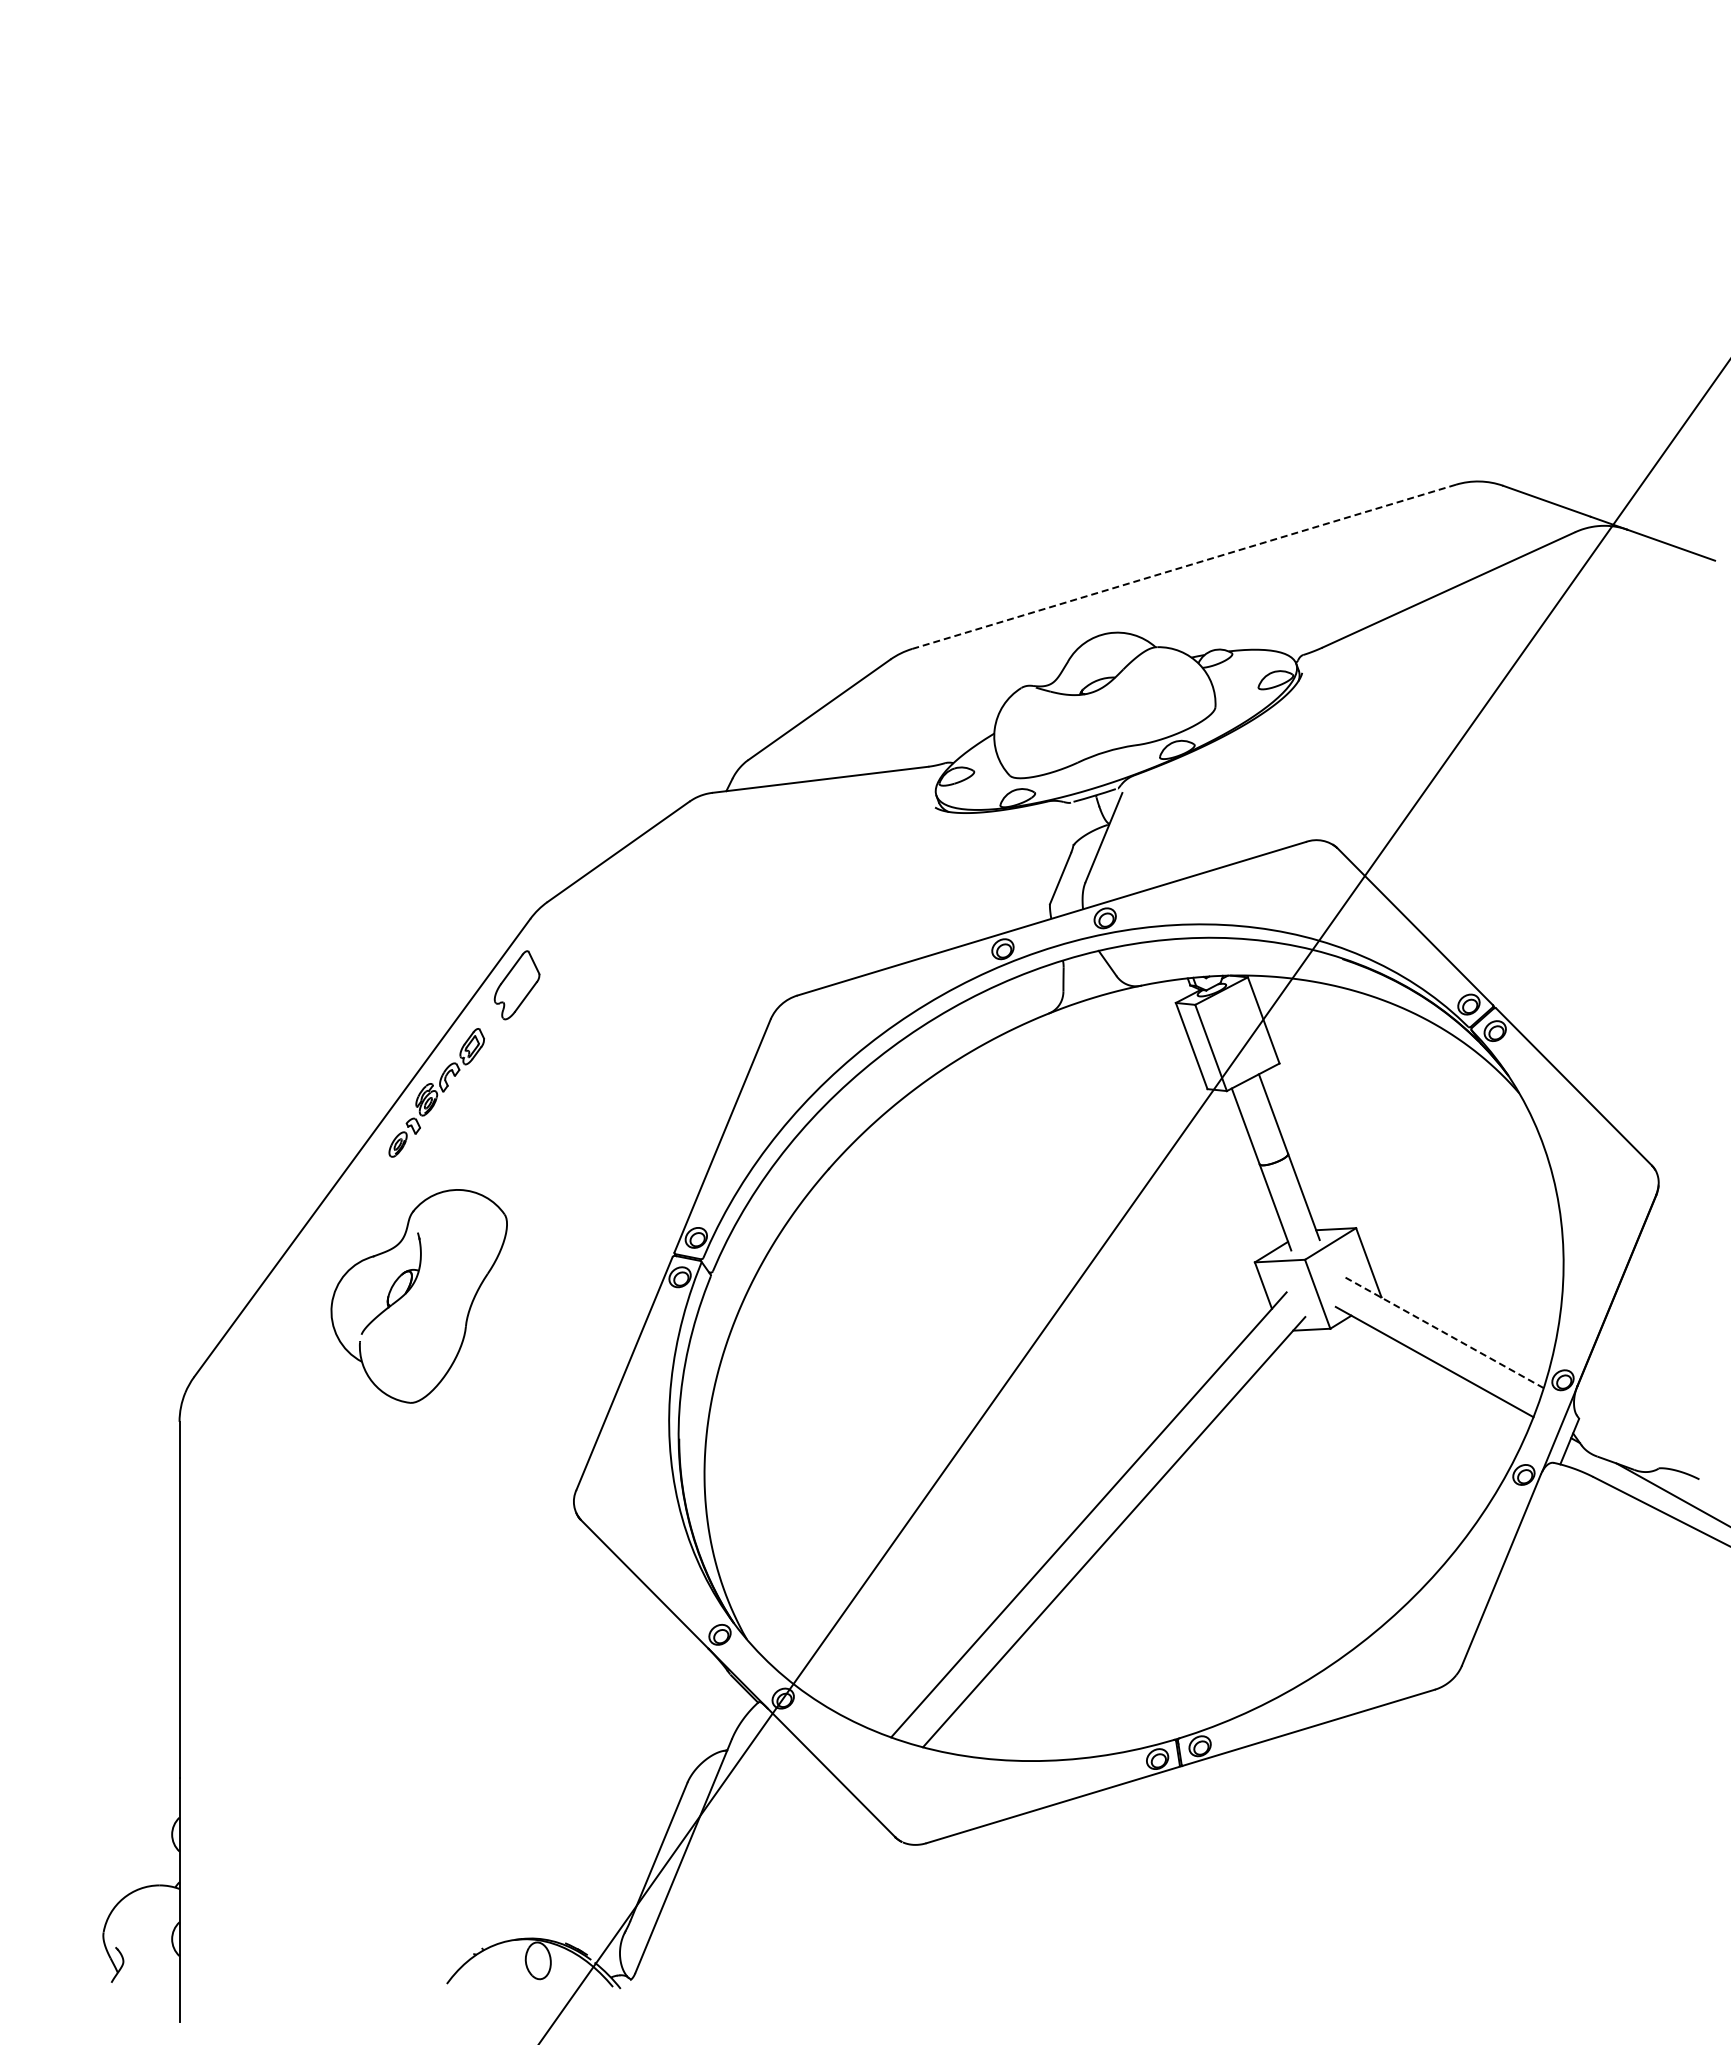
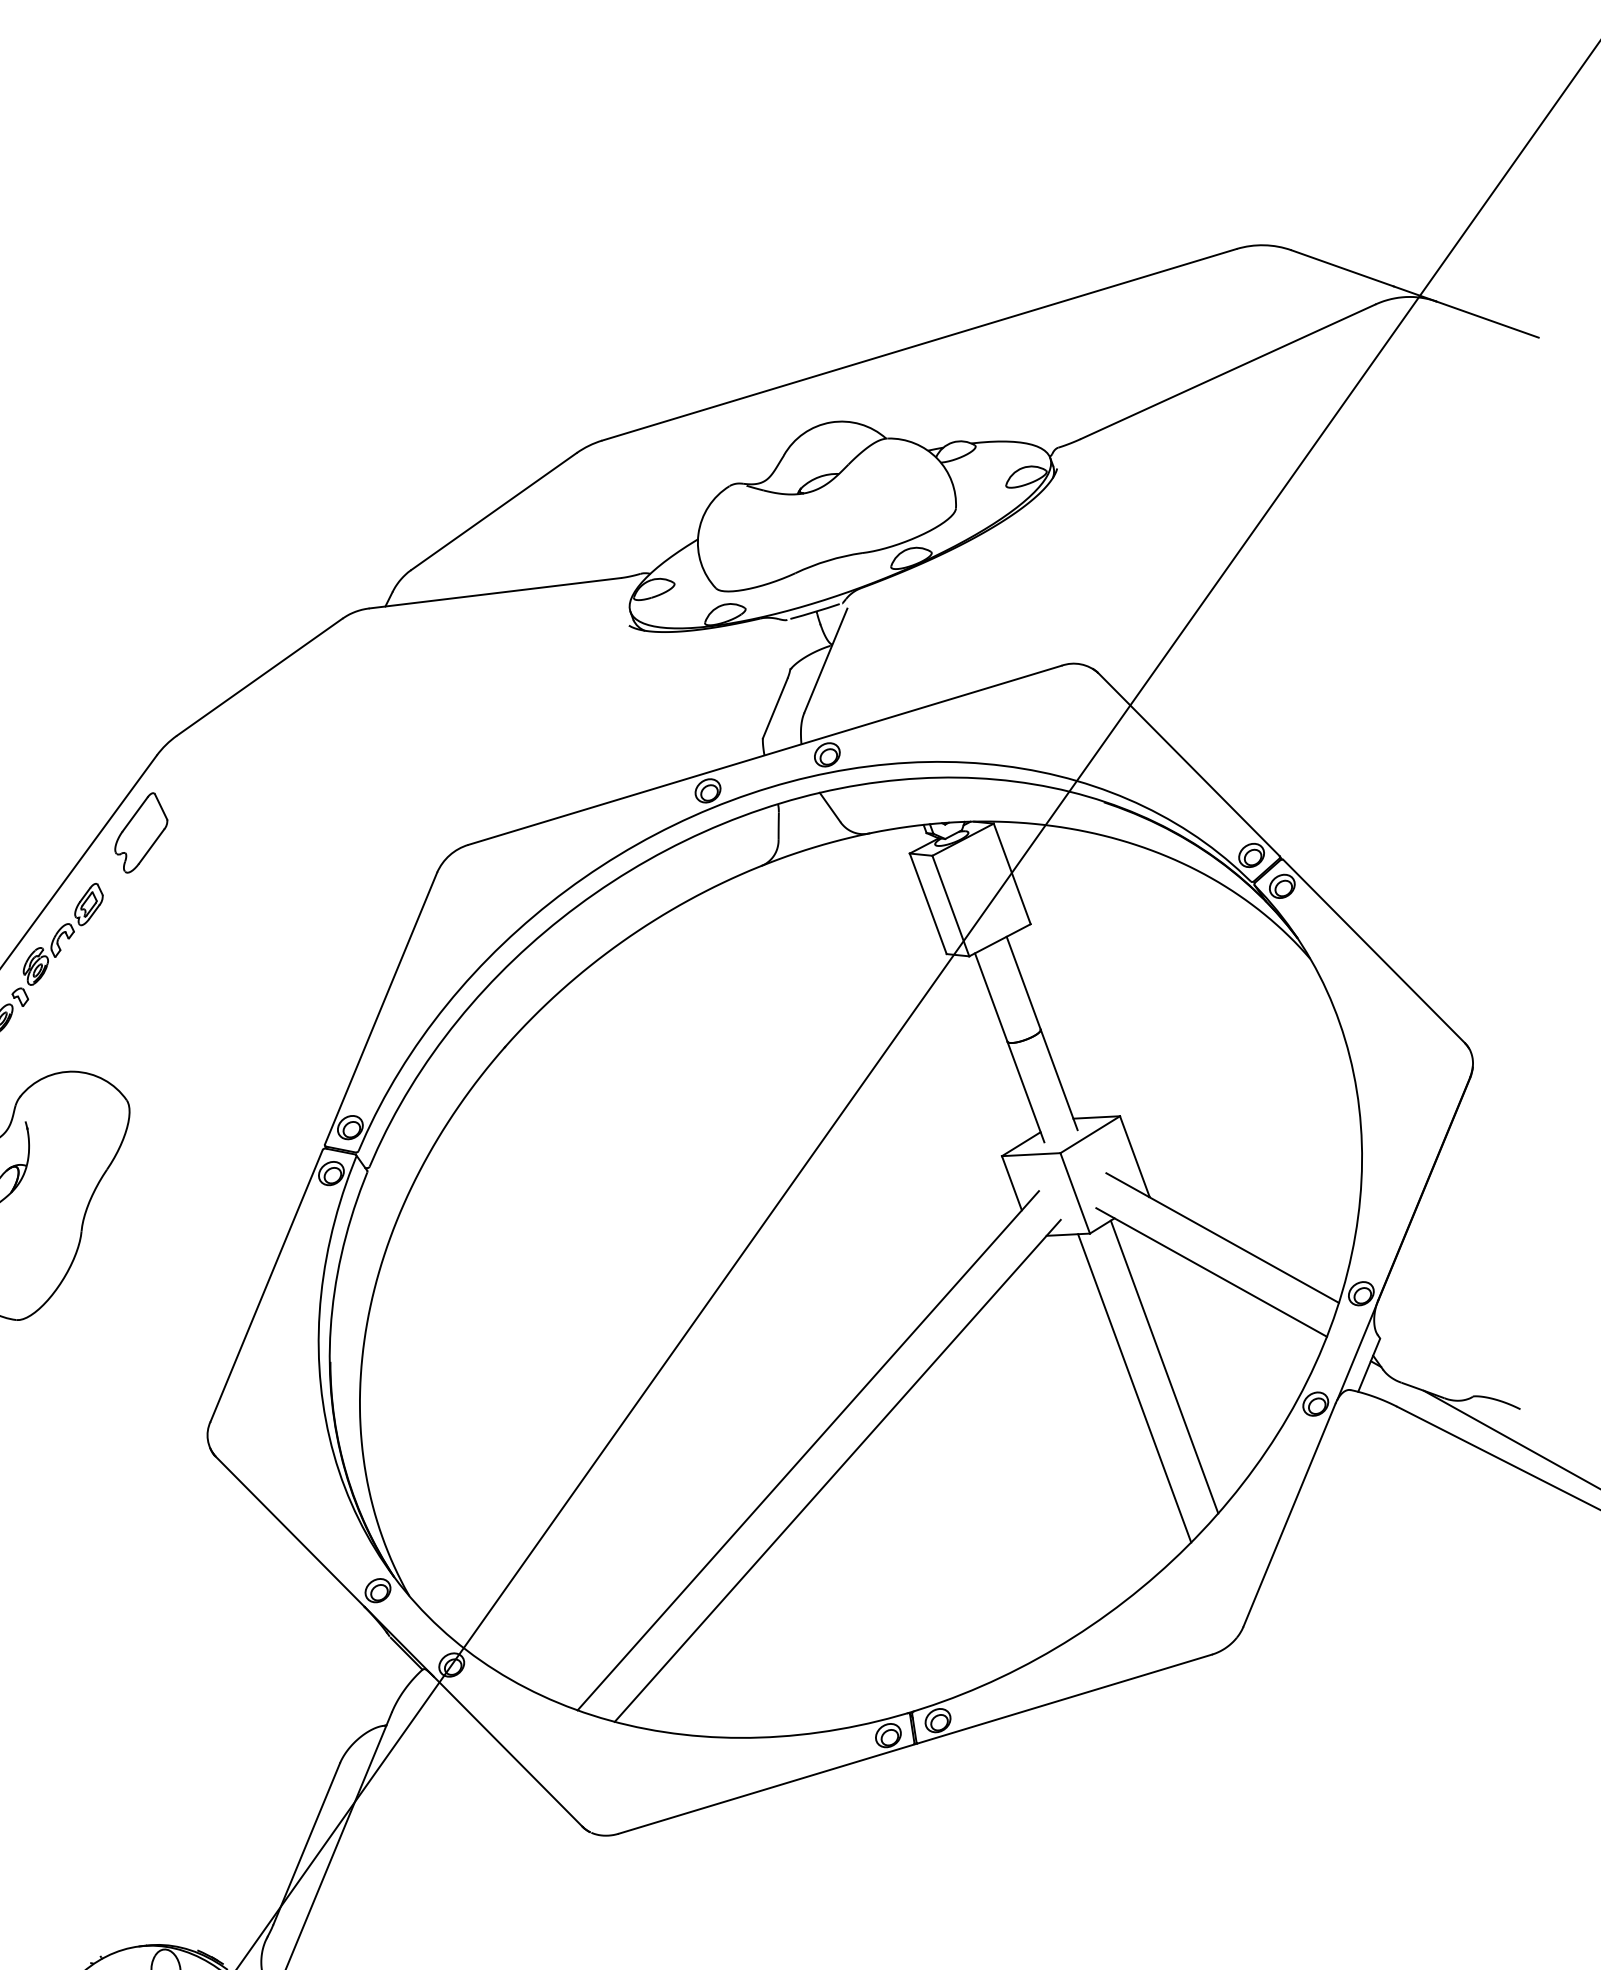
line: (1183, 566) -> (918, 344), dashed -> solid
line: (1443, 1332) -> (1221, 1237), dashed -> solid
line: (1394, 1442) -> (1164, 1366), added
line: (1368, 1461) -> (1134, 1388), added

